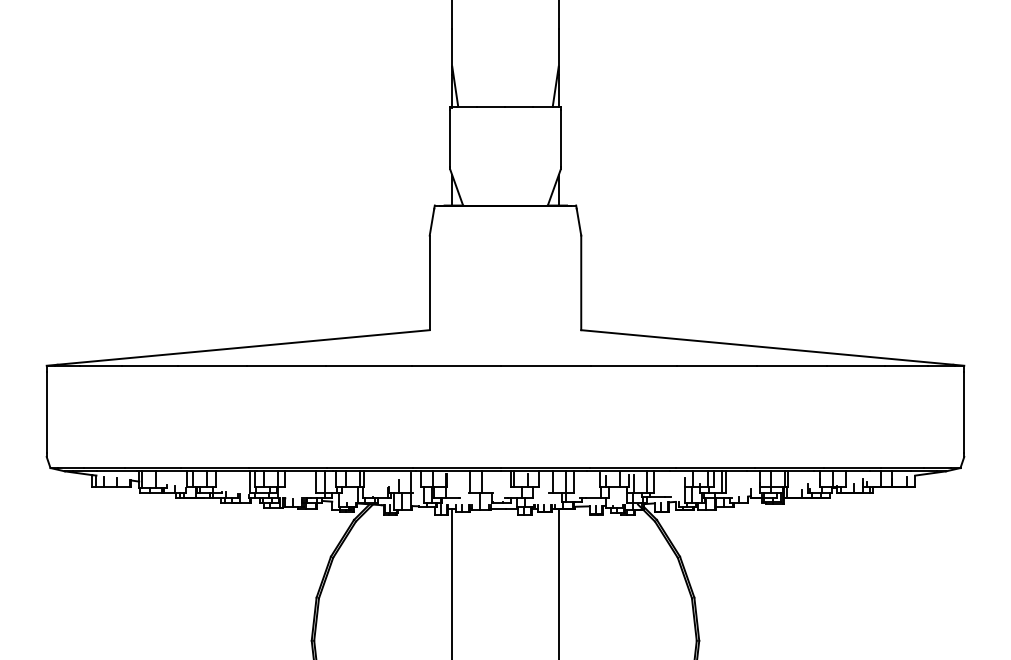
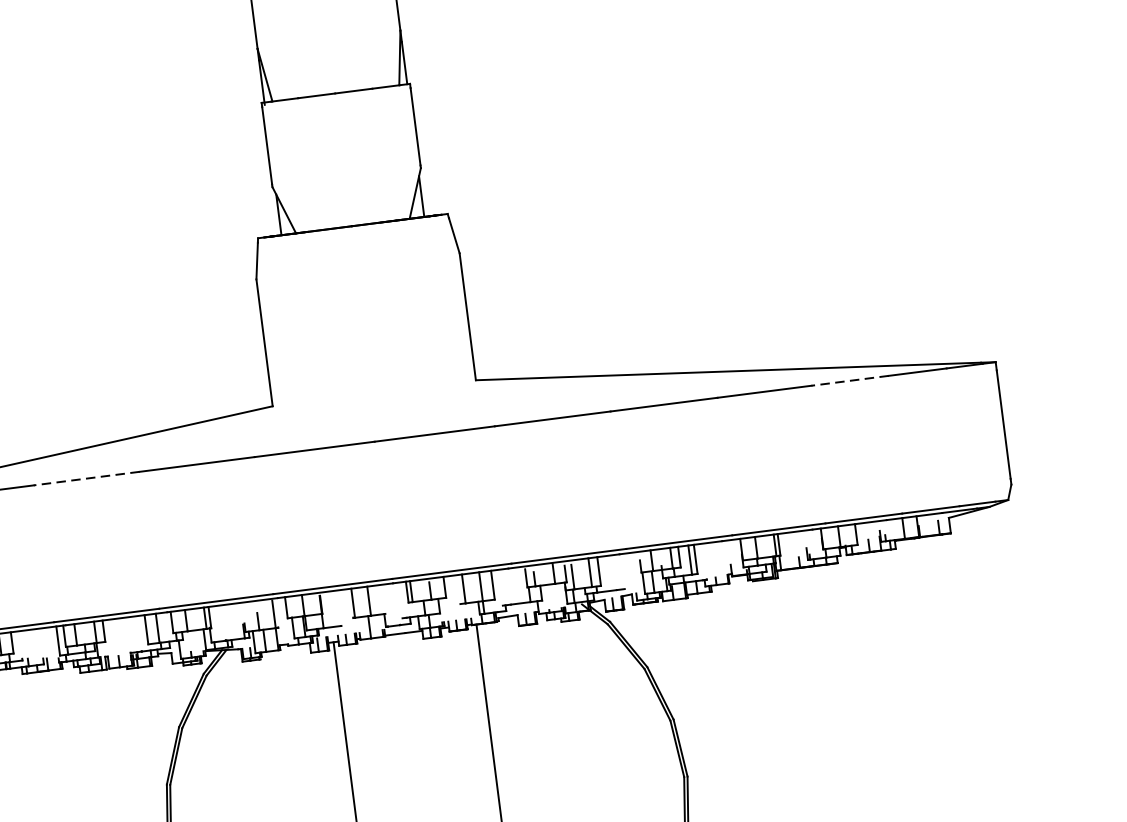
line: (286, 365) -> (86, 478), solid -> dashed
line: (855, 365) -> (849, 380), solid -> dashed

